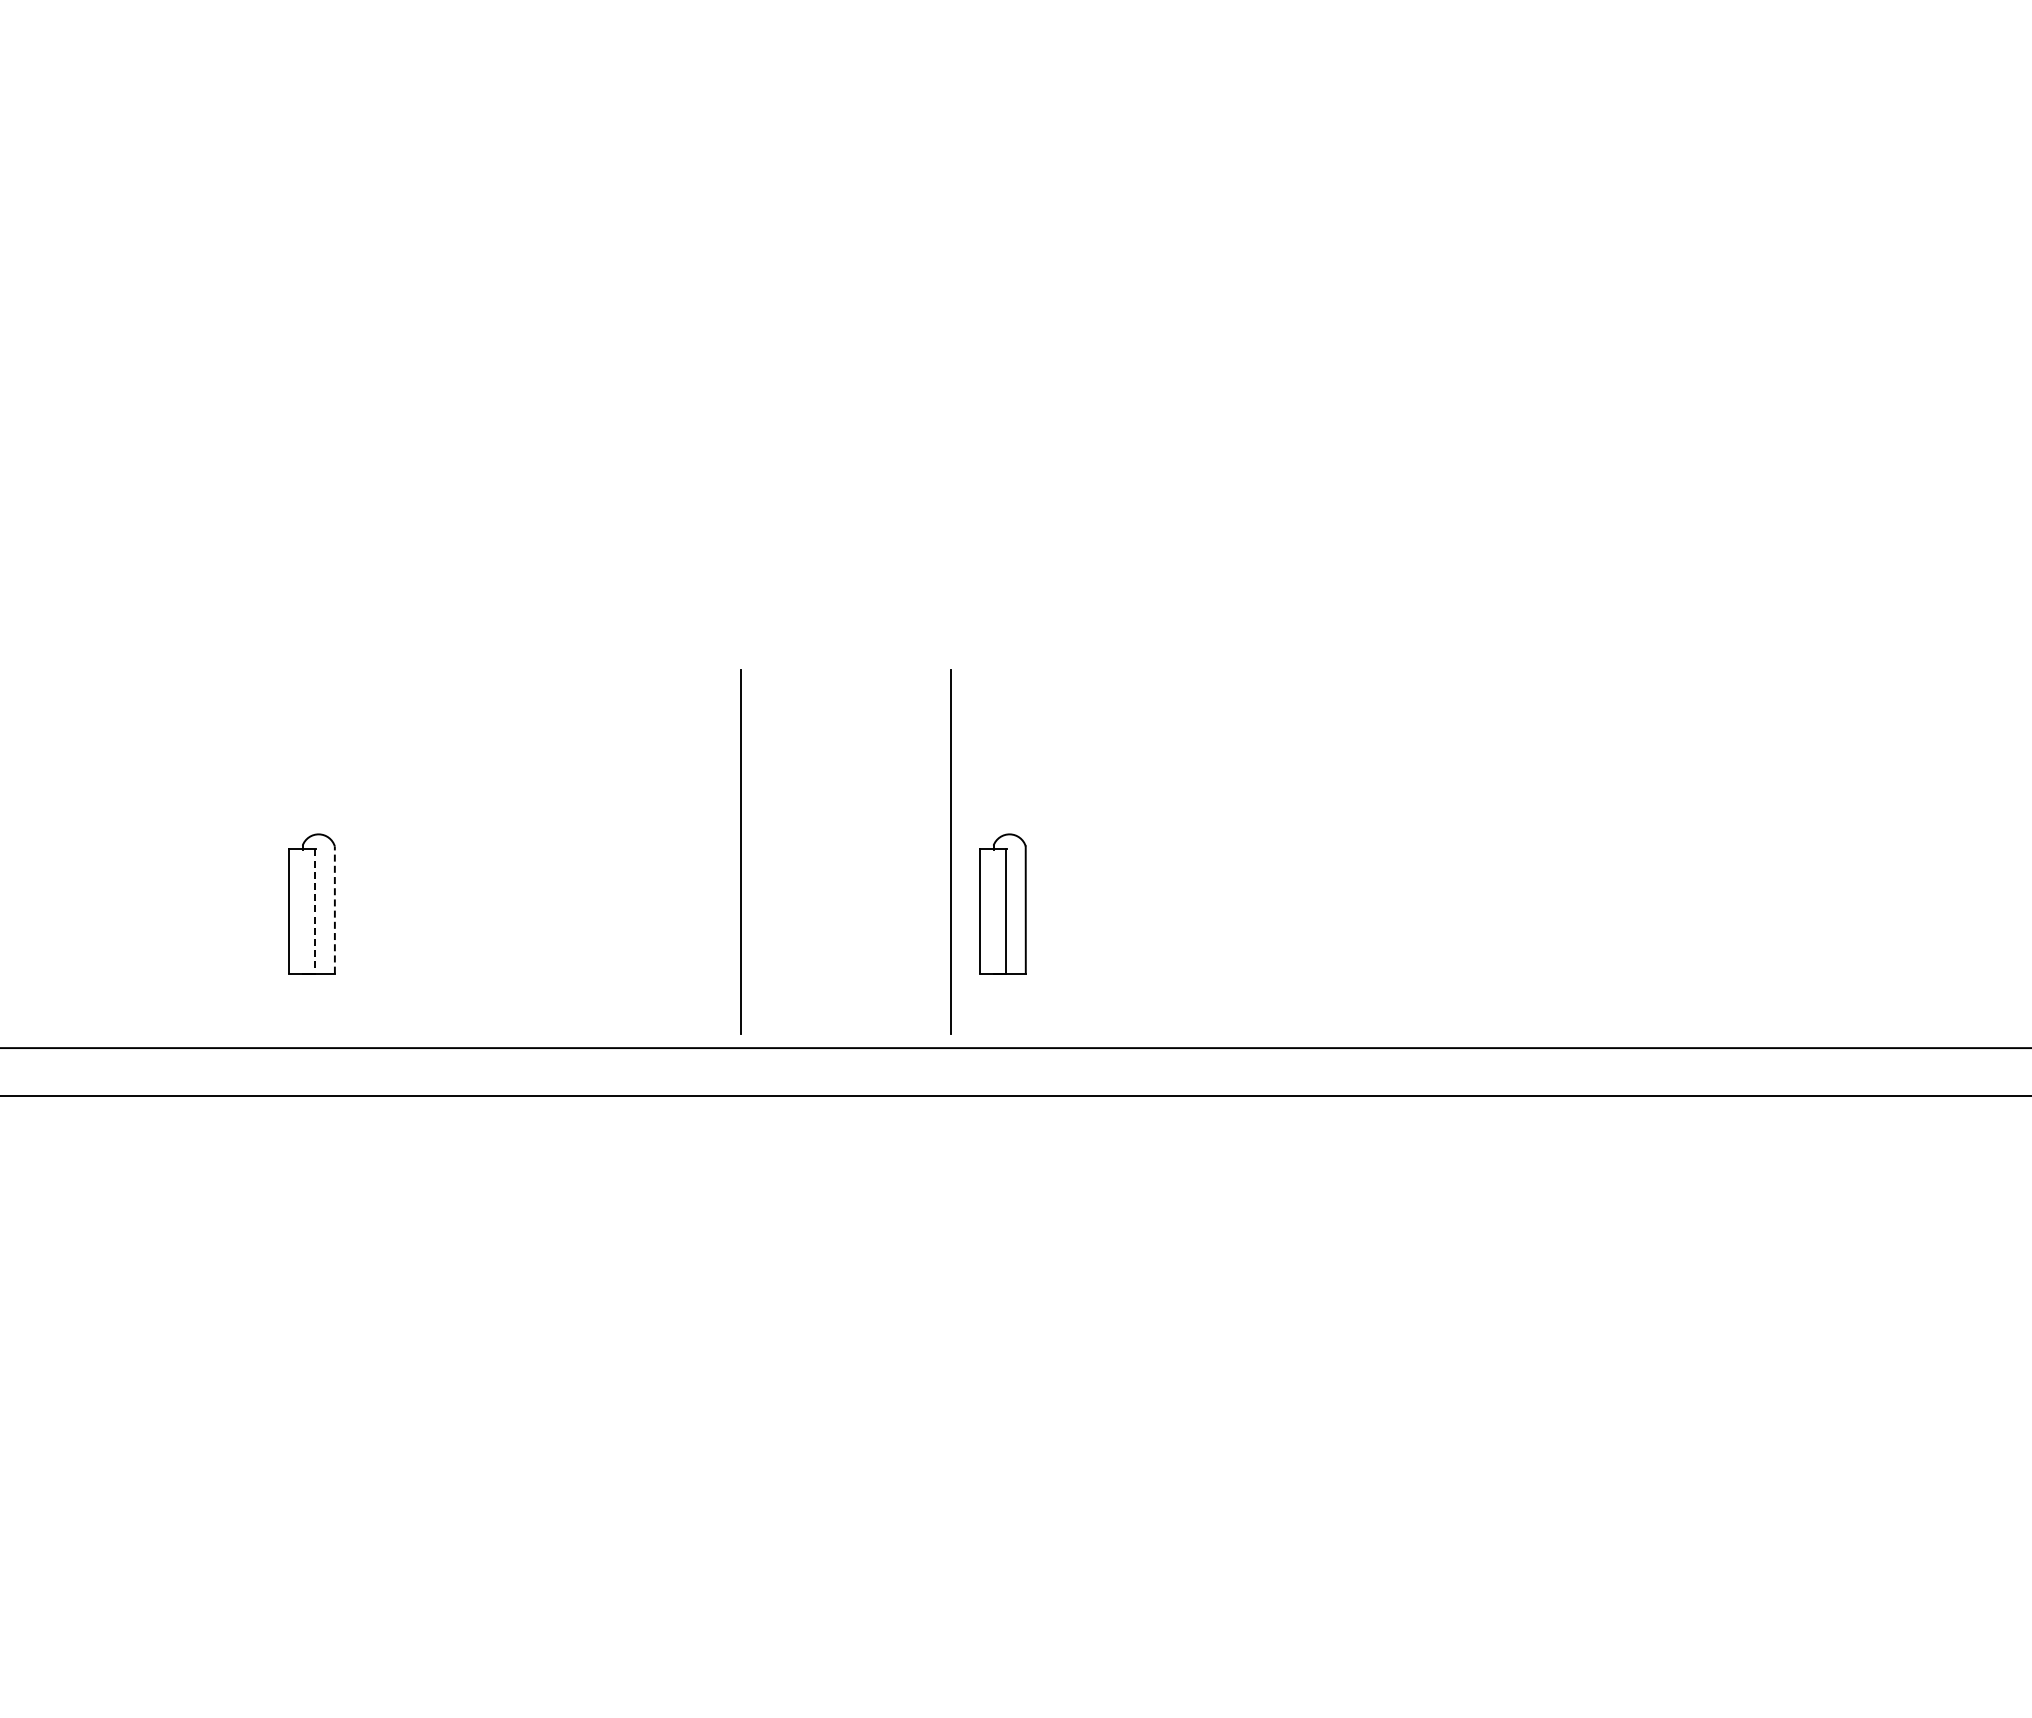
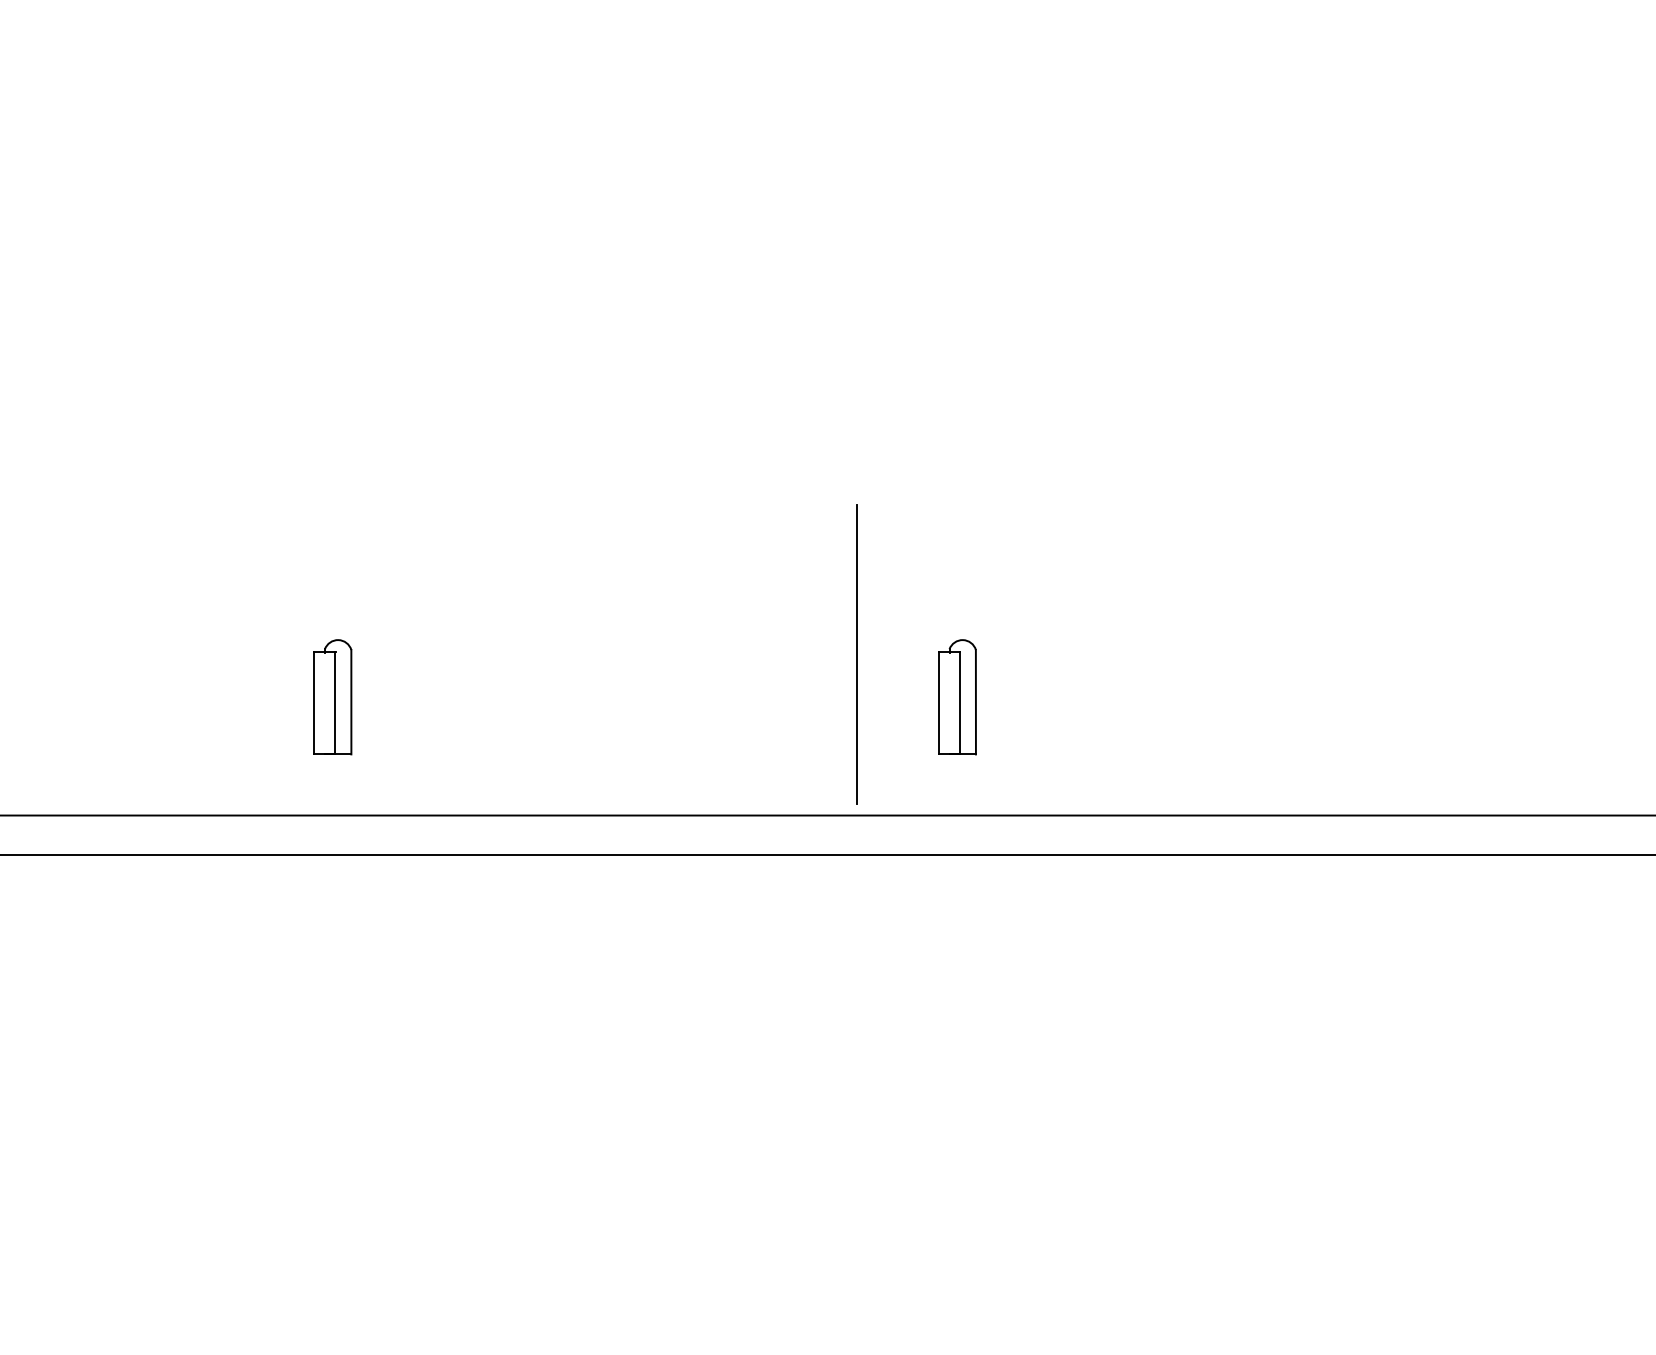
line: (740, 851) -> (684, 654), removed
part: (1002, 903) -> (956, 696), moved
line: (334, 910) -> (351, 702), dashed -> solid
line: (314, 911) -> (334, 703), dashed -> solid

